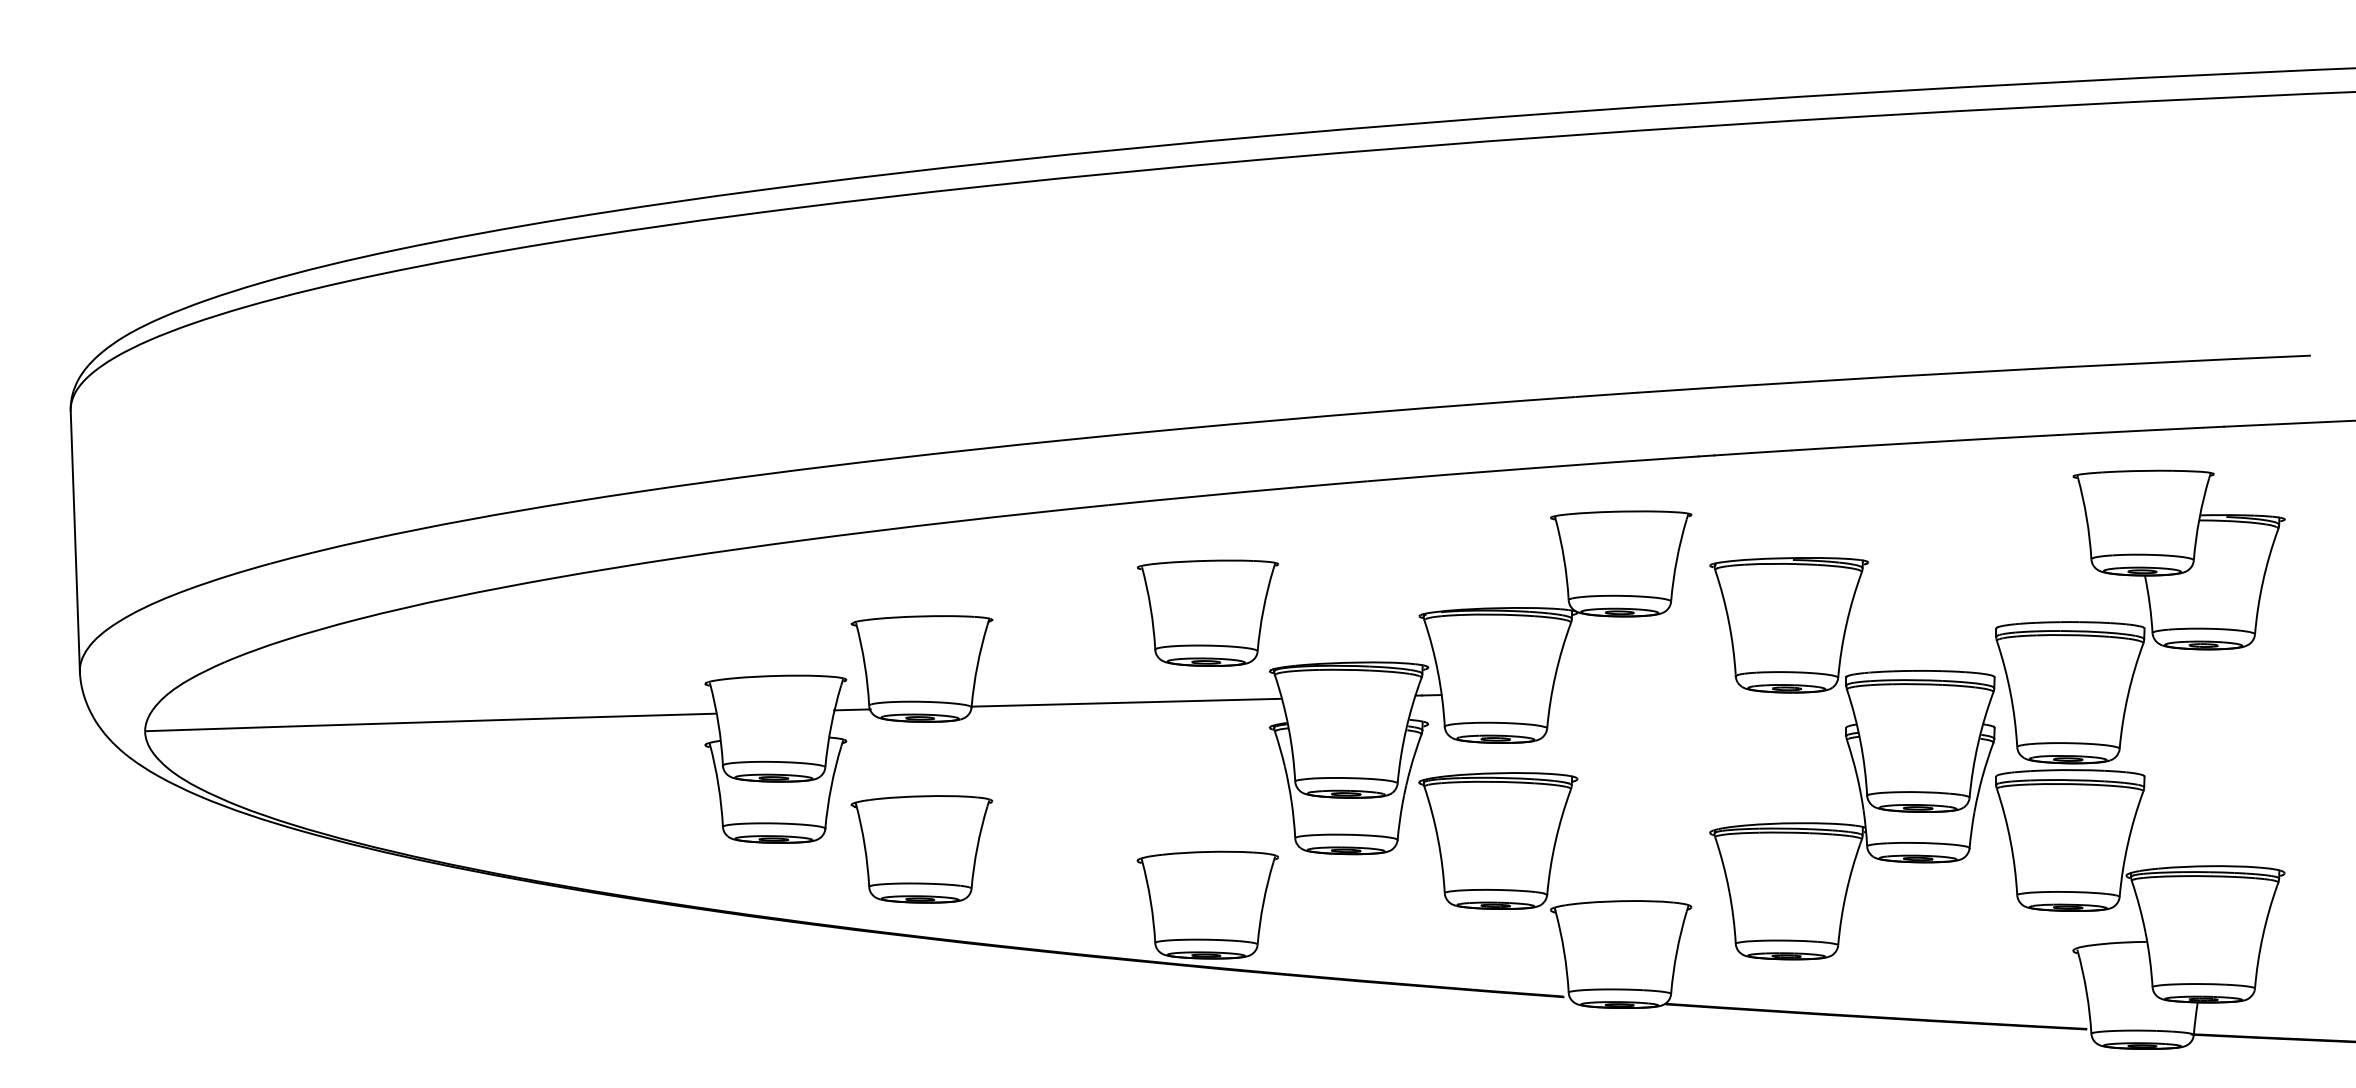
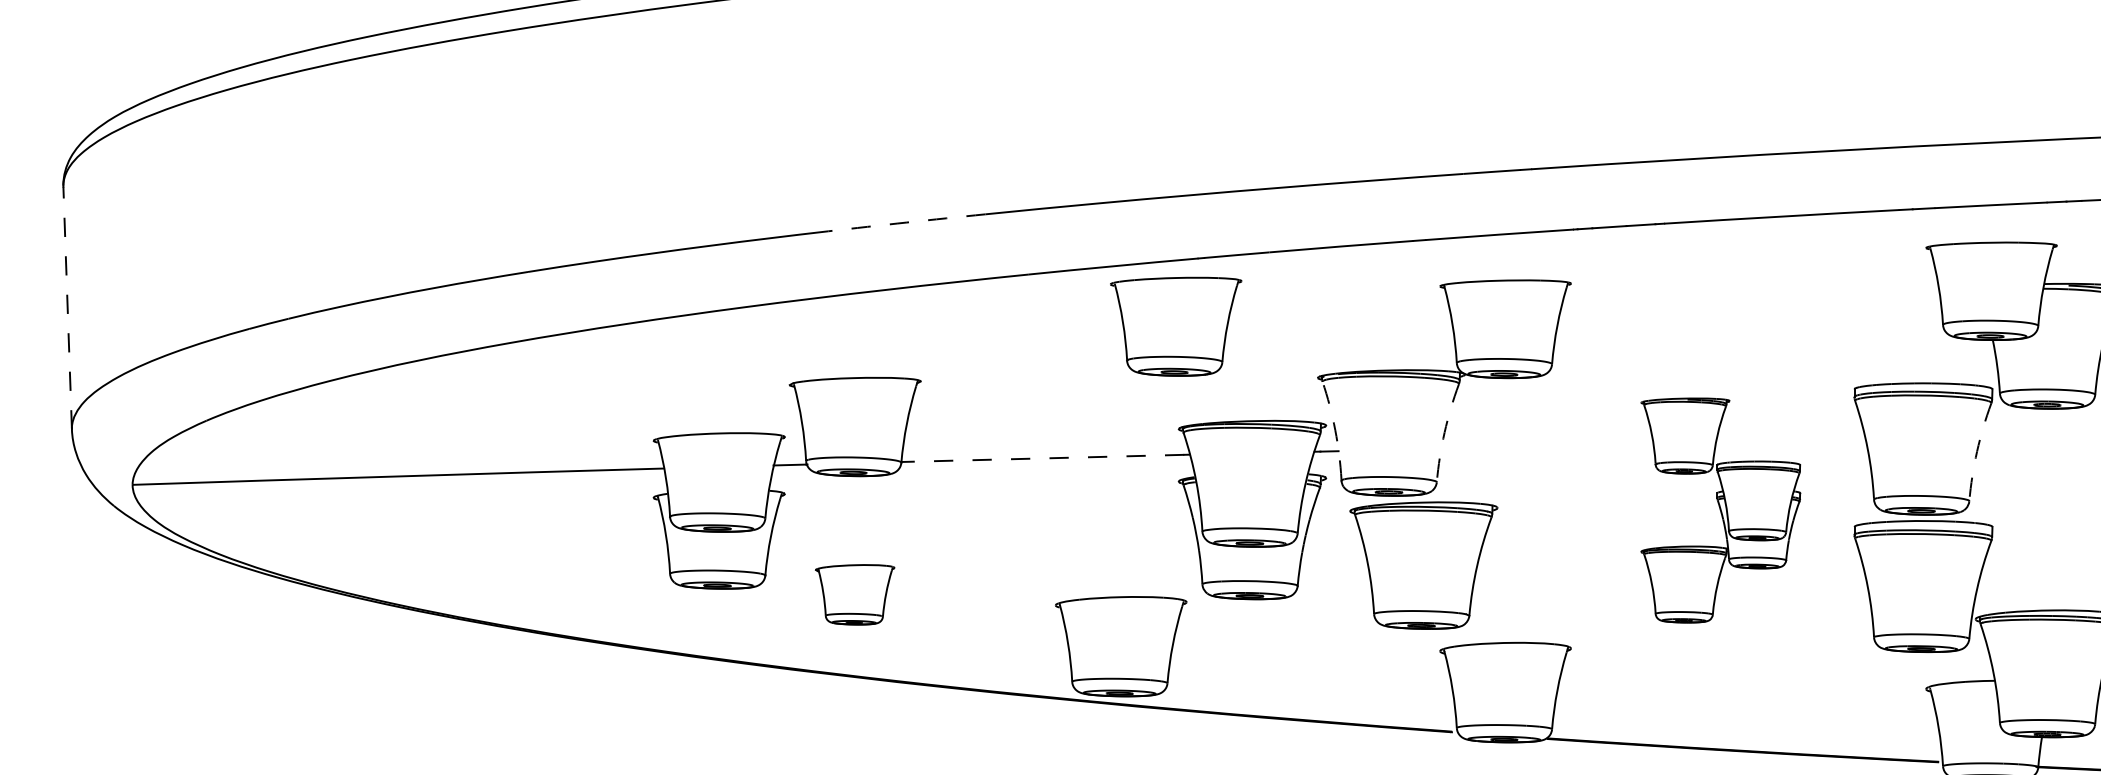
arc: (977, 449) -> (906, 222), solid -> dashed
line: (75, 541) -> (67, 308), solid -> dashed
part: (1207, 612) -> (1175, 326), moved
arc: (1438, 672) -> (1335, 430), solid -> dashed
arc: (1555, 674) -> (1444, 432), solid -> dashed
arc: (2128, 695) -> (1977, 451), solid -> dashed
line: (1123, 702) -> (1042, 458), solid -> dashed
part: (1852, 758) -> (1720, 510), size x0.6
part: (1498, 840) -> (1424, 565), moved
part: (921, 849) -> (854, 594), size x0.6

